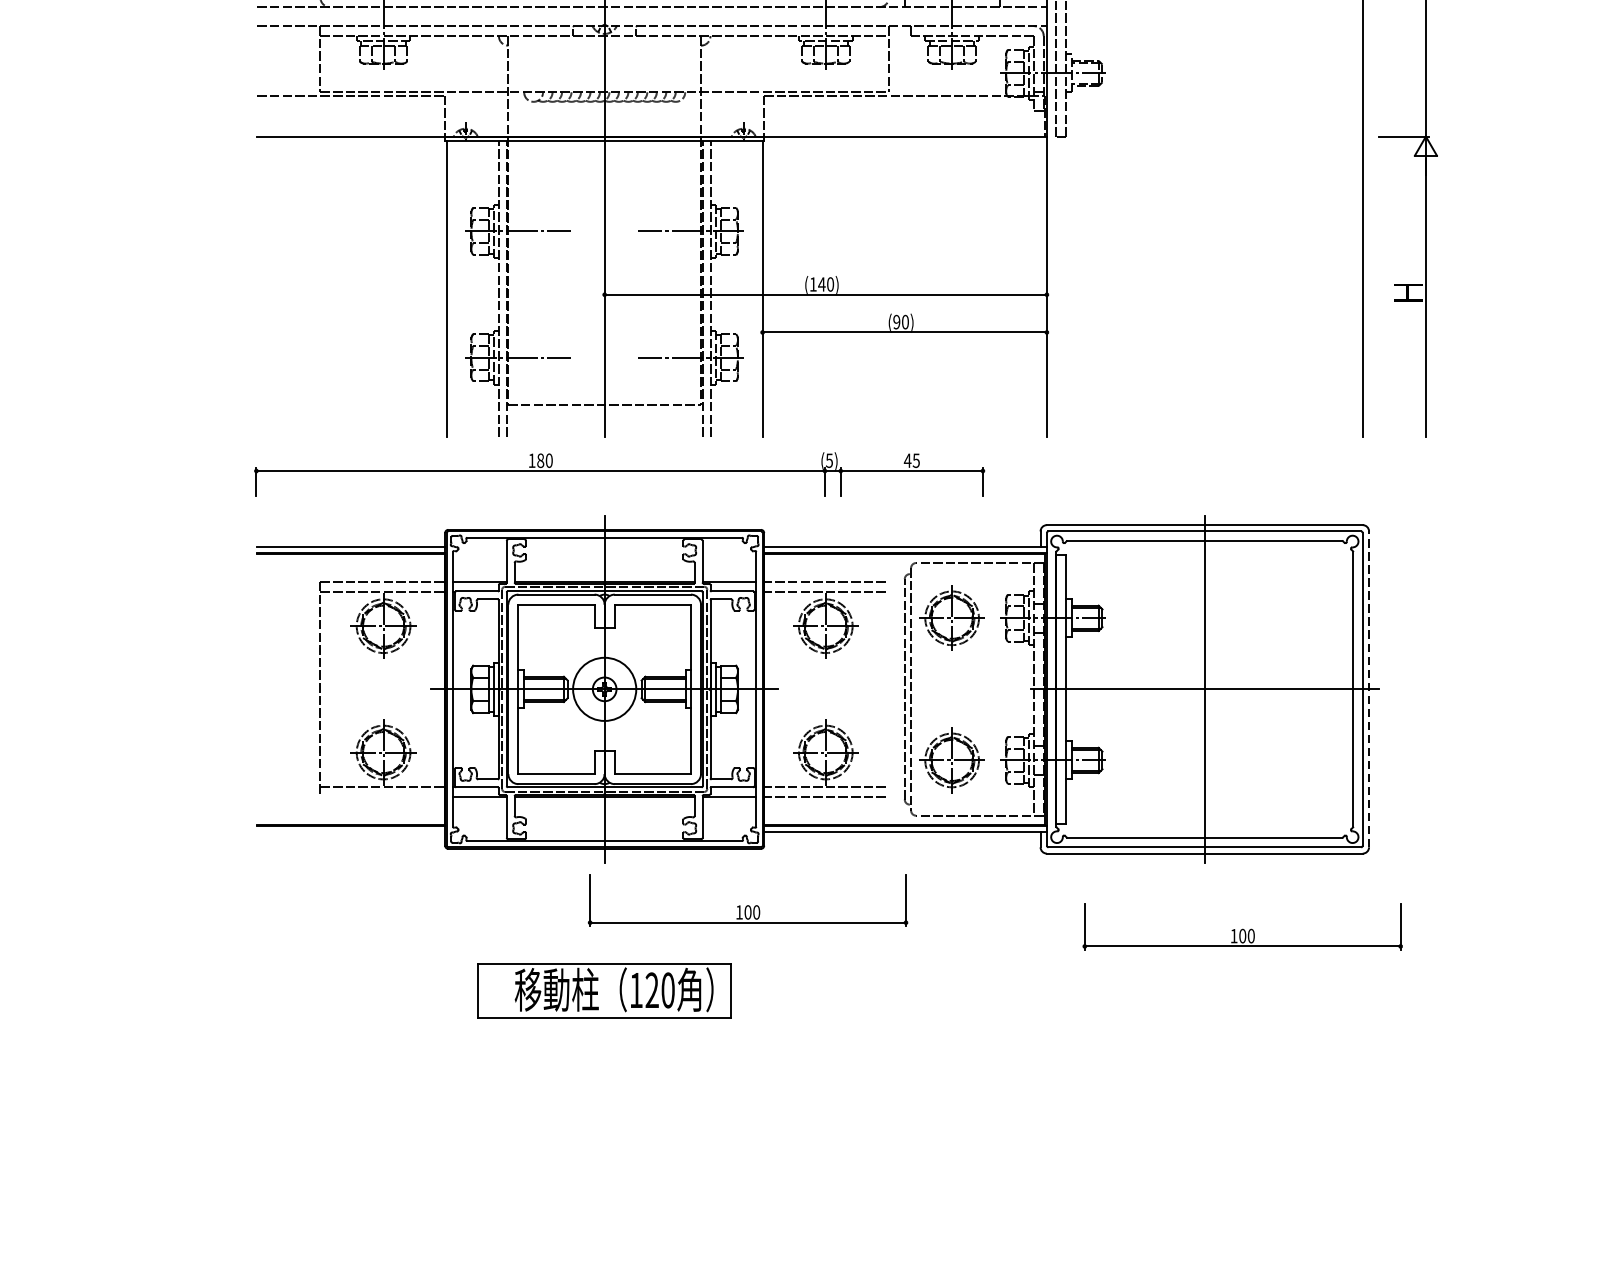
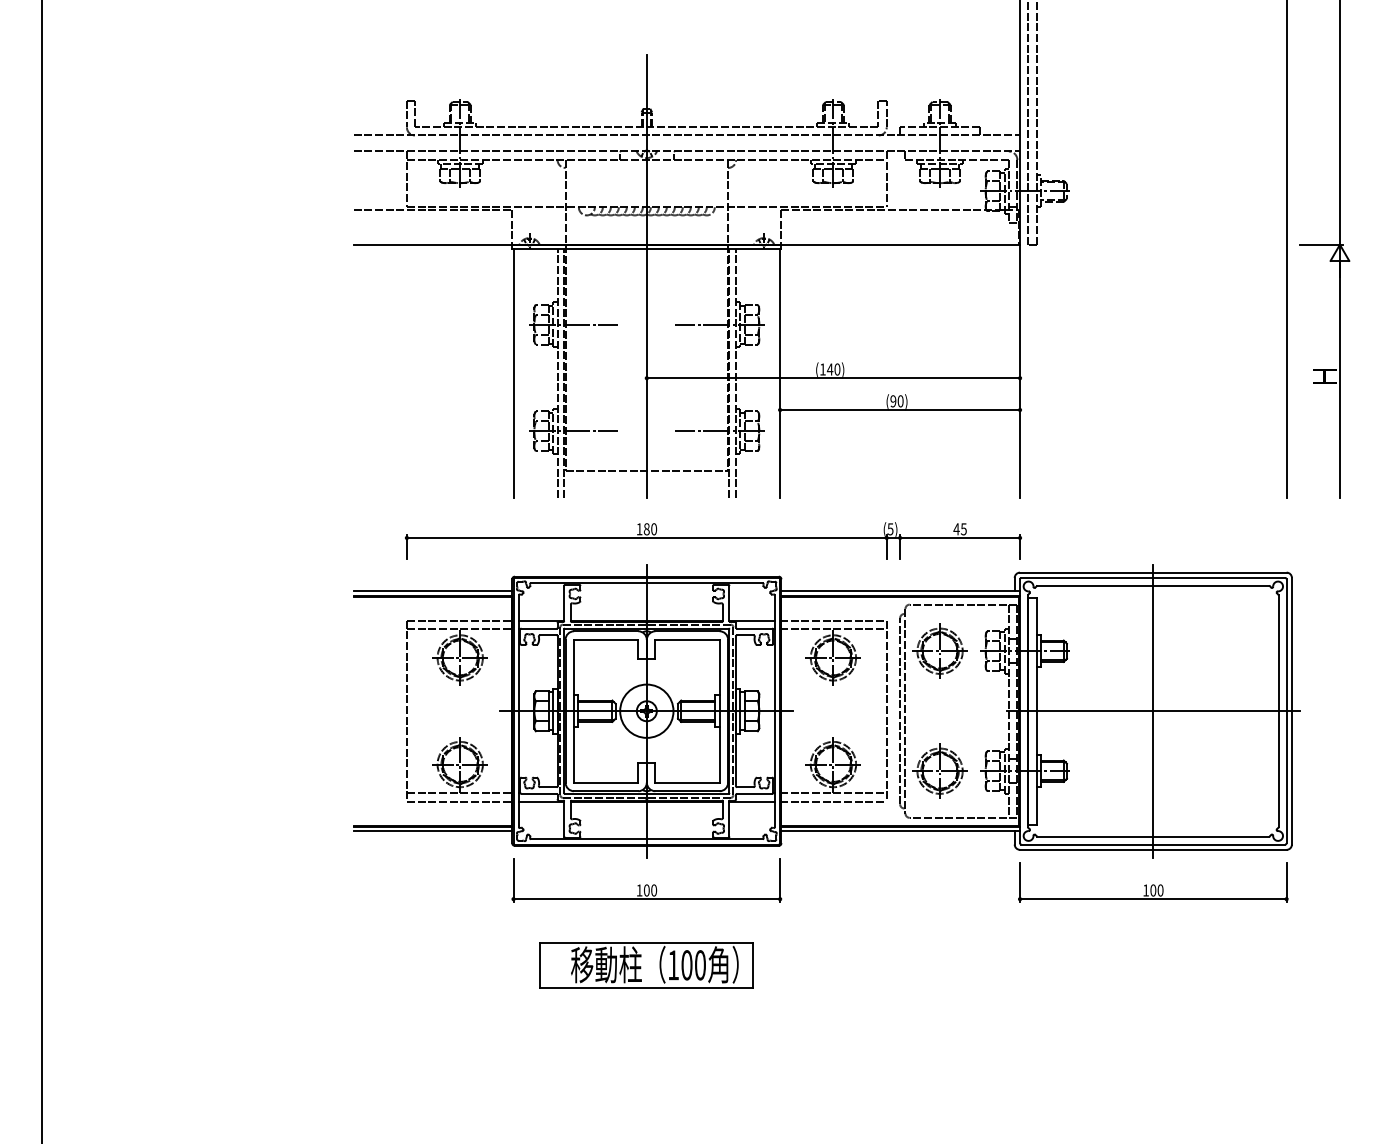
part: (619, 474) -> (713, 540), moved
line: (888, 688) -> (886, 710), added
line: (1368, 688) -> (1291, 710), dashed -> solid
line: (382, 796) -> (459, 801), added
line: (350, 831) -> (432, 831), added
part: (747, 900) -> (646, 880), moved
part: (1242, 926) -> (1153, 882), moved
text: (651, 990) -> (686, 965), 120 -> 100

